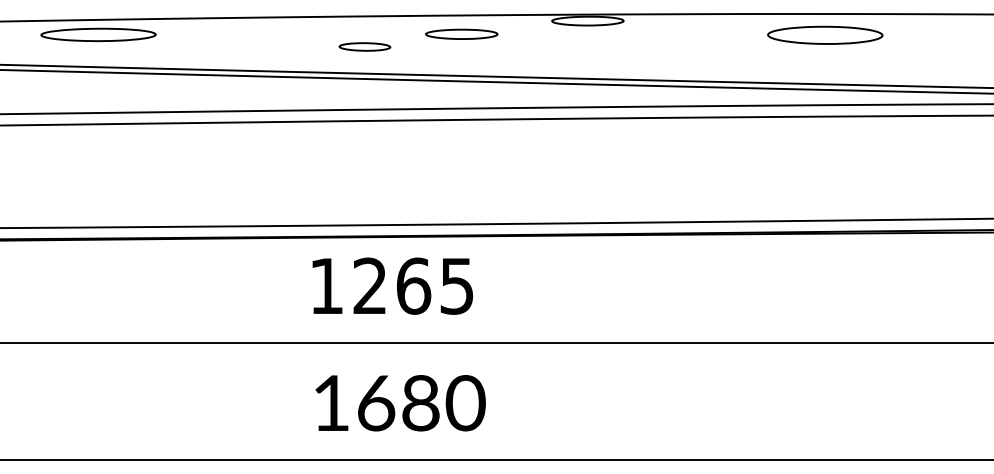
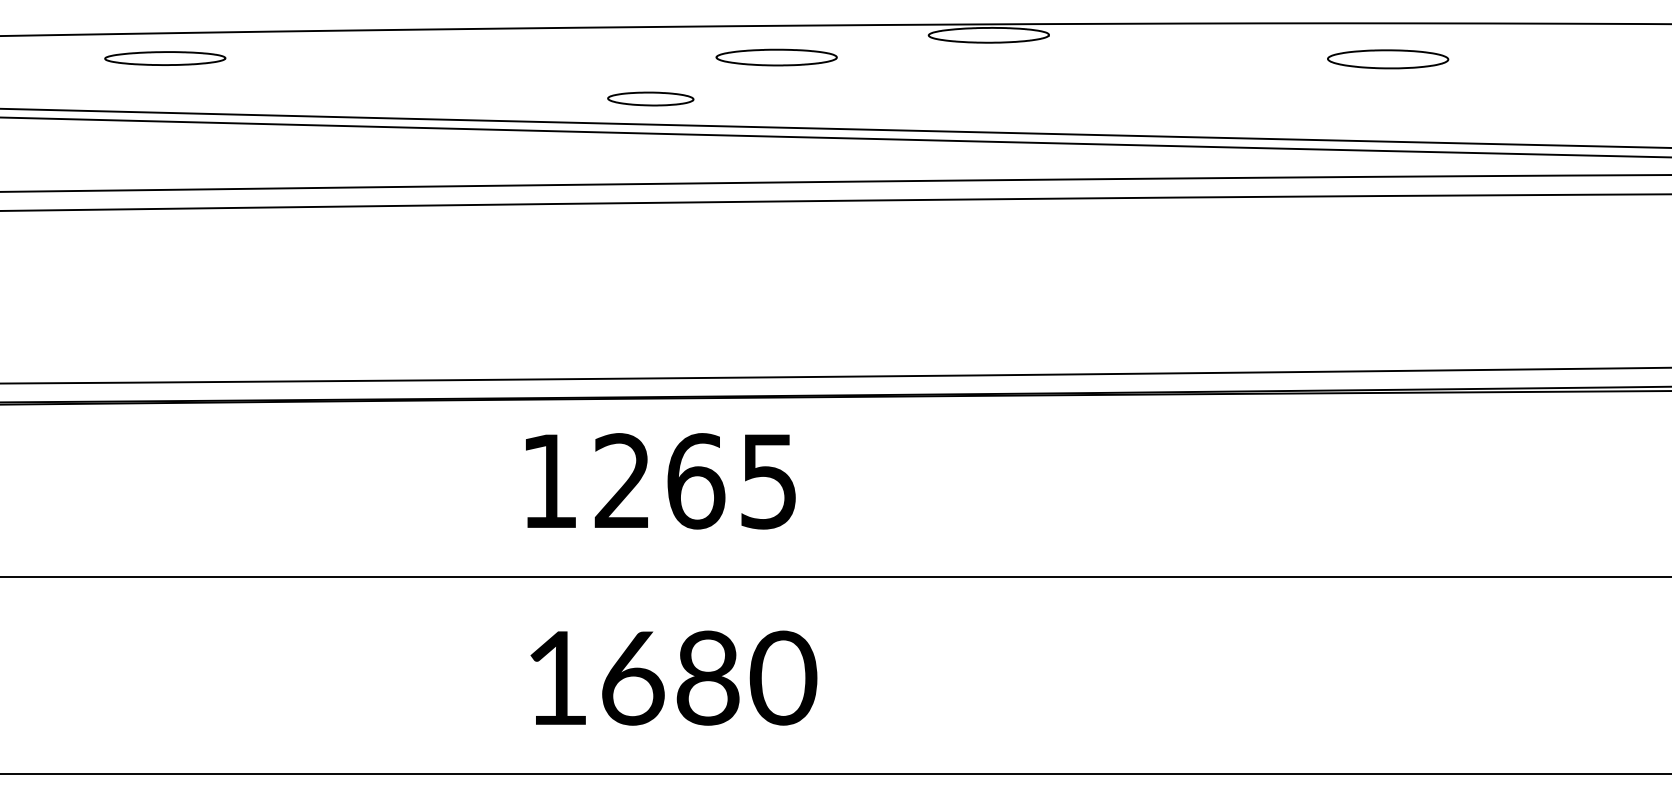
part: (97, 34) -> (163, 57), size x0.62
part: (824, 35) -> (1386, 59), size x0.62
part: (364, 46) -> (650, 98), moved

